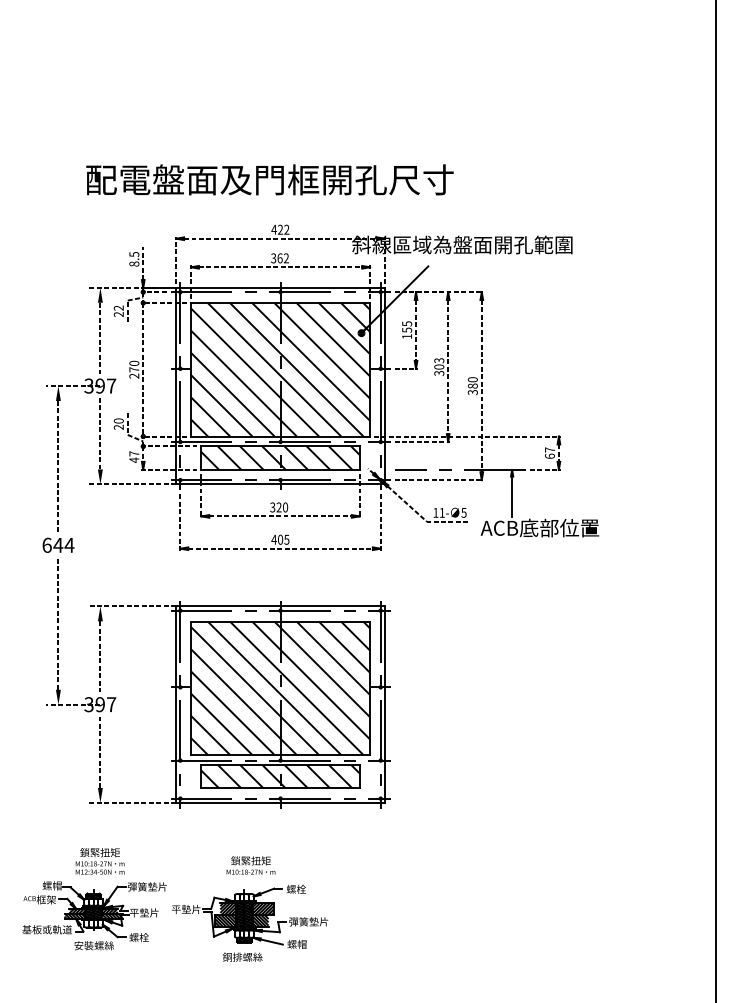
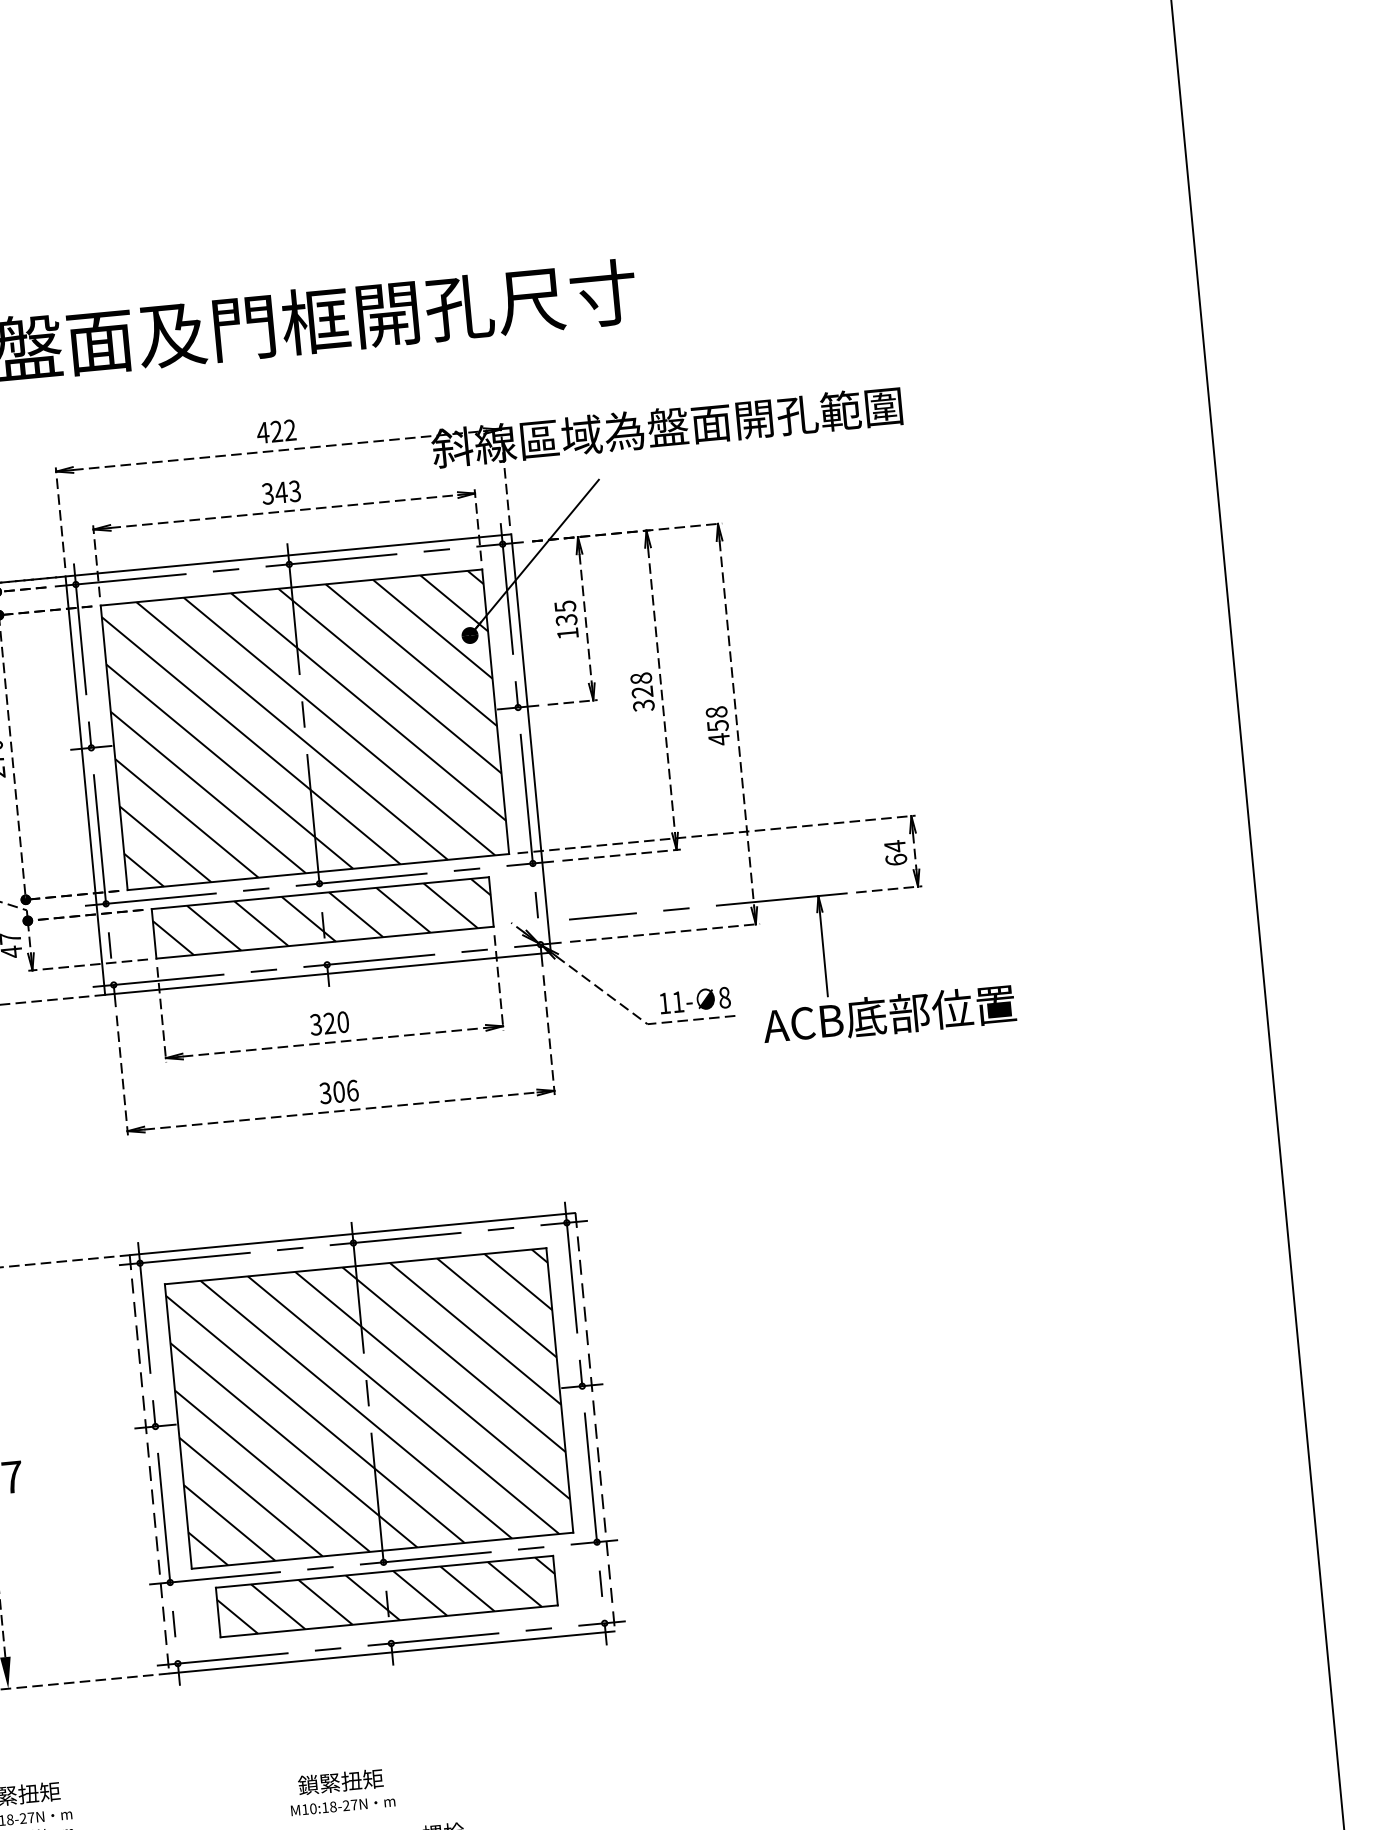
text: (282, 258) -> (286, 492), 362 -> 343
text: (406, 329) -> (565, 618), 155 -> 135
text: (439, 363) -> (642, 684), 303 -> 328
text: (472, 386) -> (717, 726), 380 -> 458
text: (549, 449) -> (893, 845), 67 -> 64
text: (463, 512) -> (723, 997), 5 -> 8
text: (280, 539) -> (338, 1091), 405 -> 306
line: (175, 705) -> (148, 1466), solid -> dashed
line: (385, 705) -> (596, 1423), solid -> dashed

